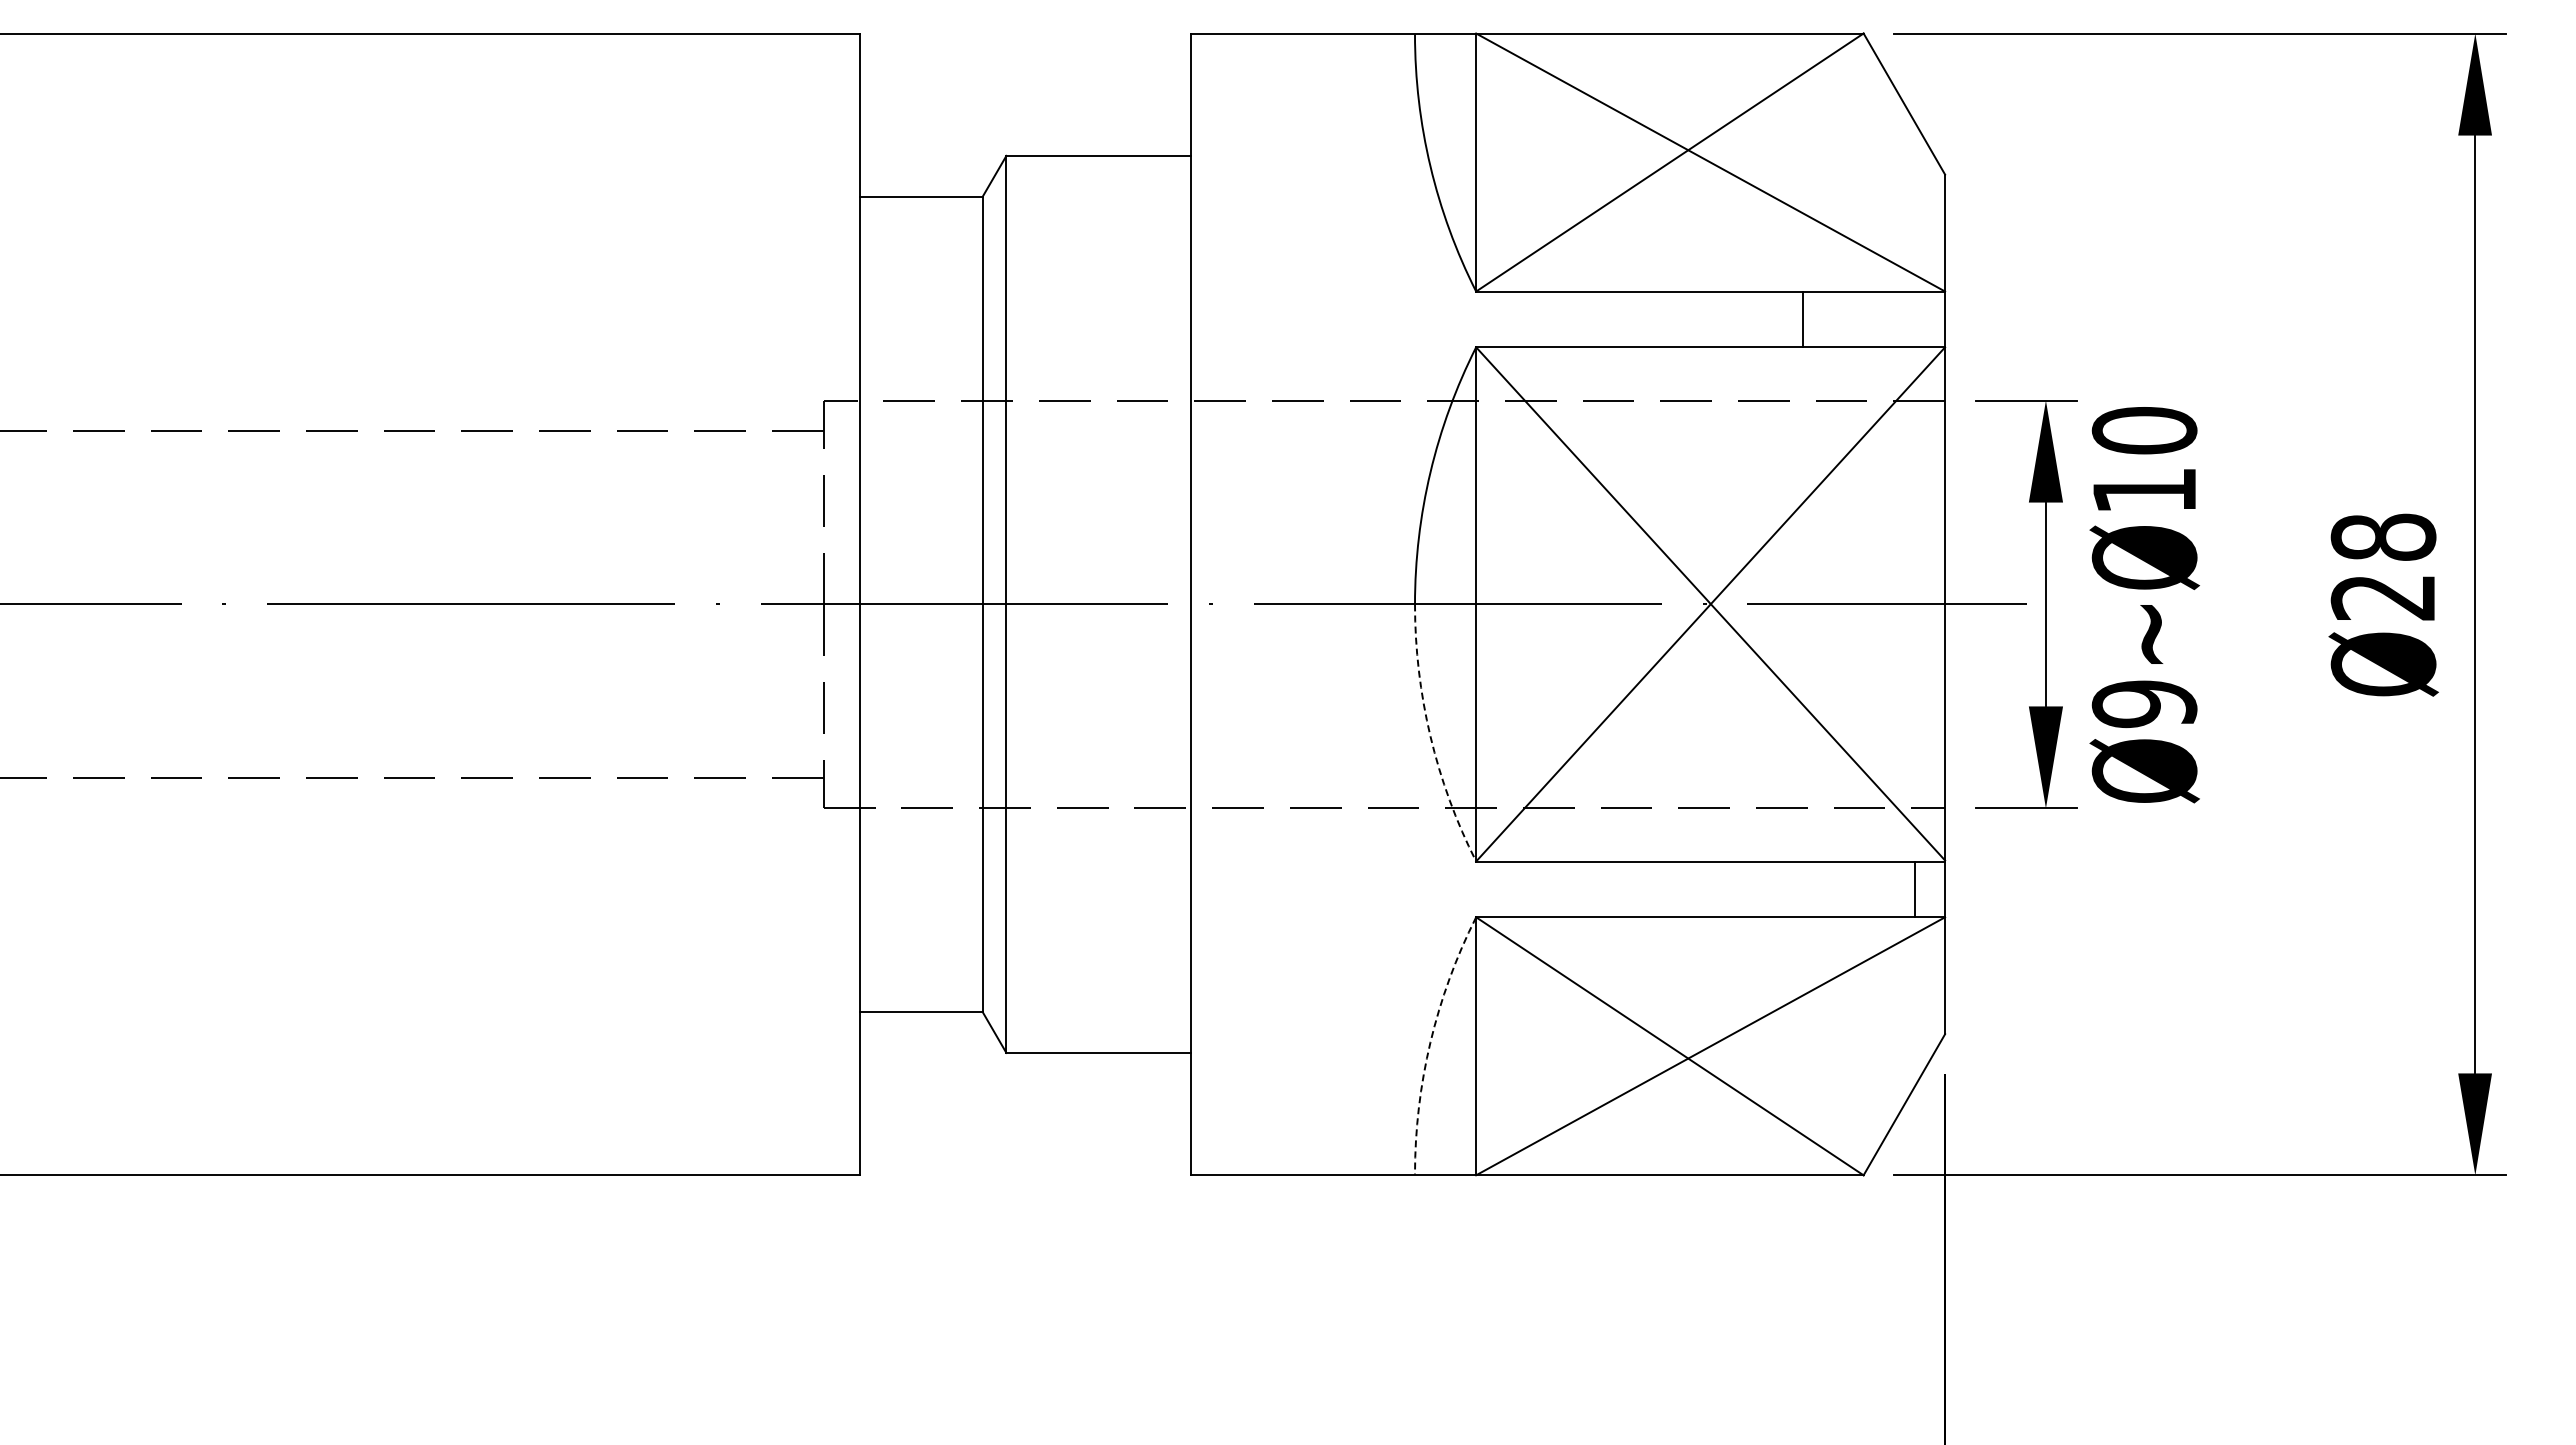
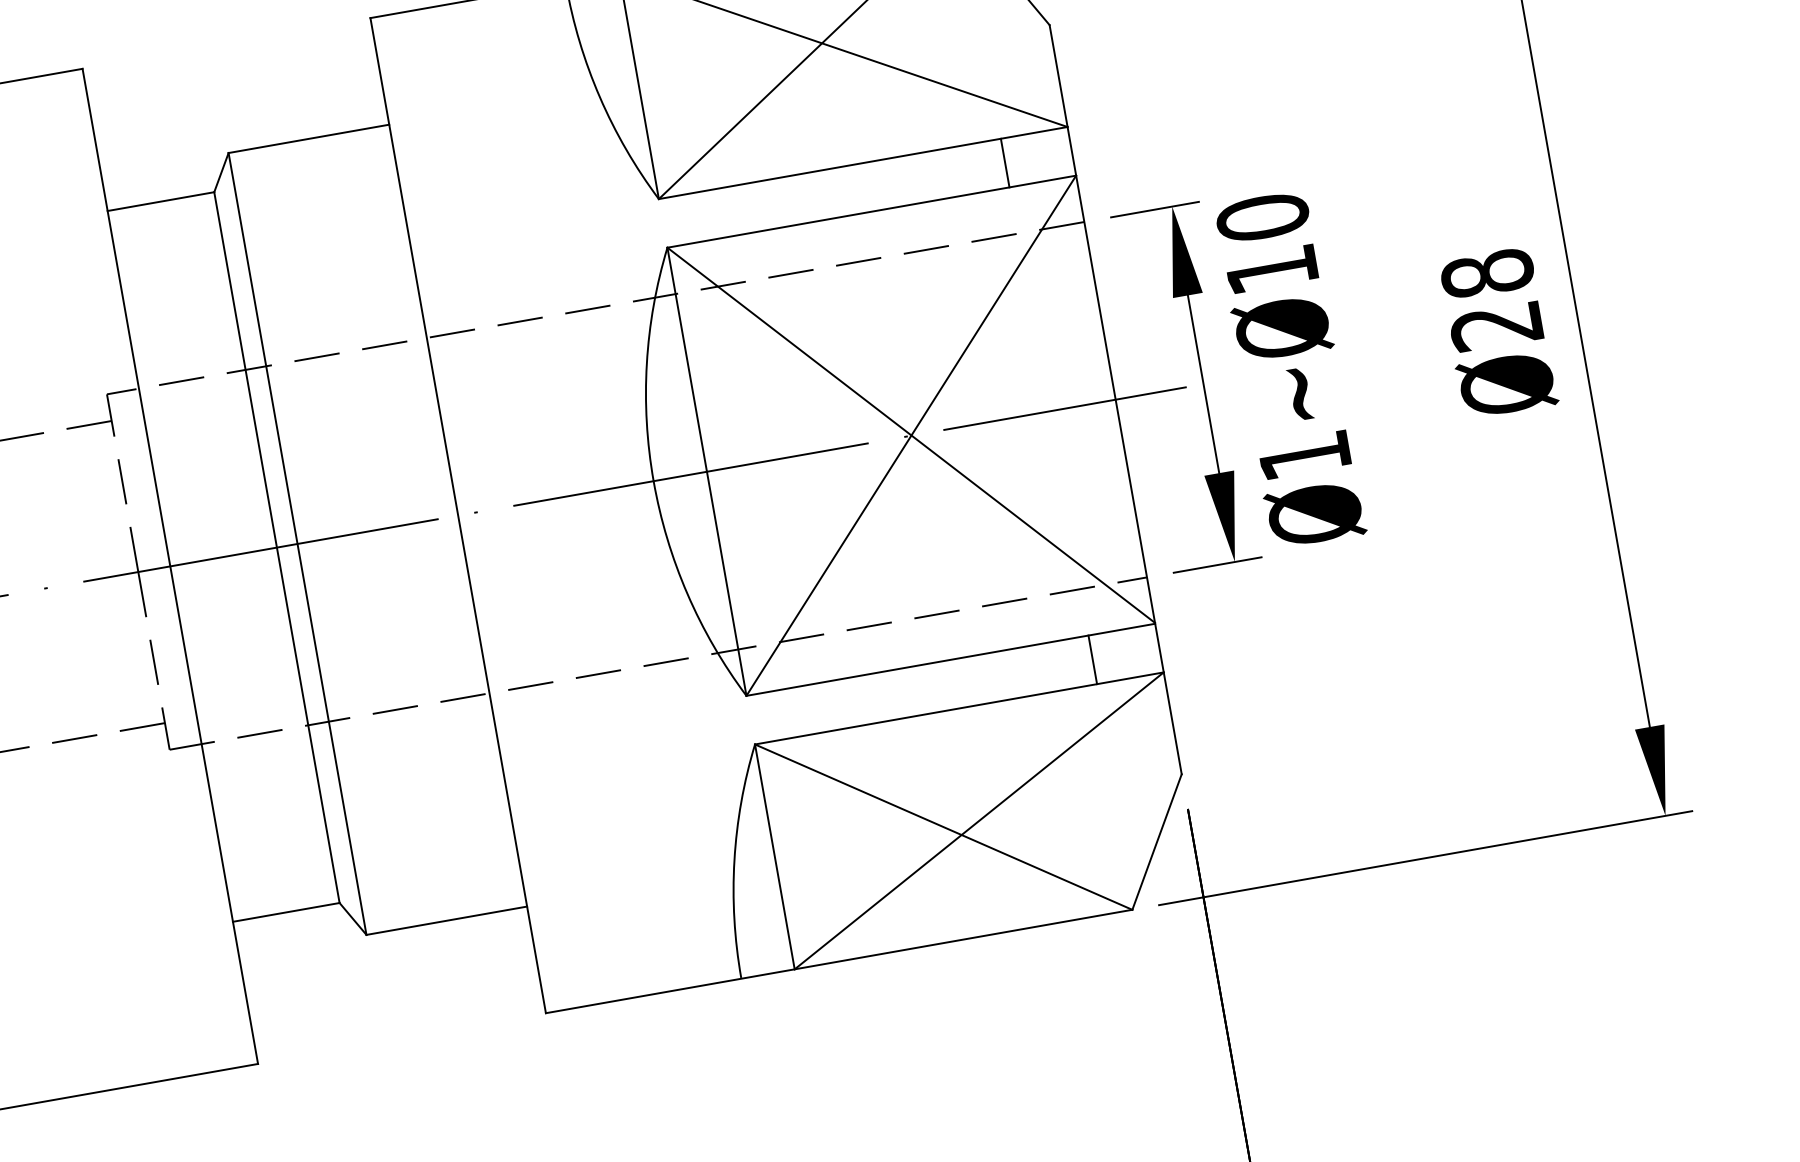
line: (1802, 319) -> (1005, 163), moved
text: (2144, 704) -> (1304, 456), Ø9~Ø10 -> Ø1~Ø10
arc: (1430, 736) -> (687, 593), dashed -> solid
line: (1914, 889) -> (1092, 659), moved
arc: (1430, 1042) -> (734, 860), dashed -> solid

